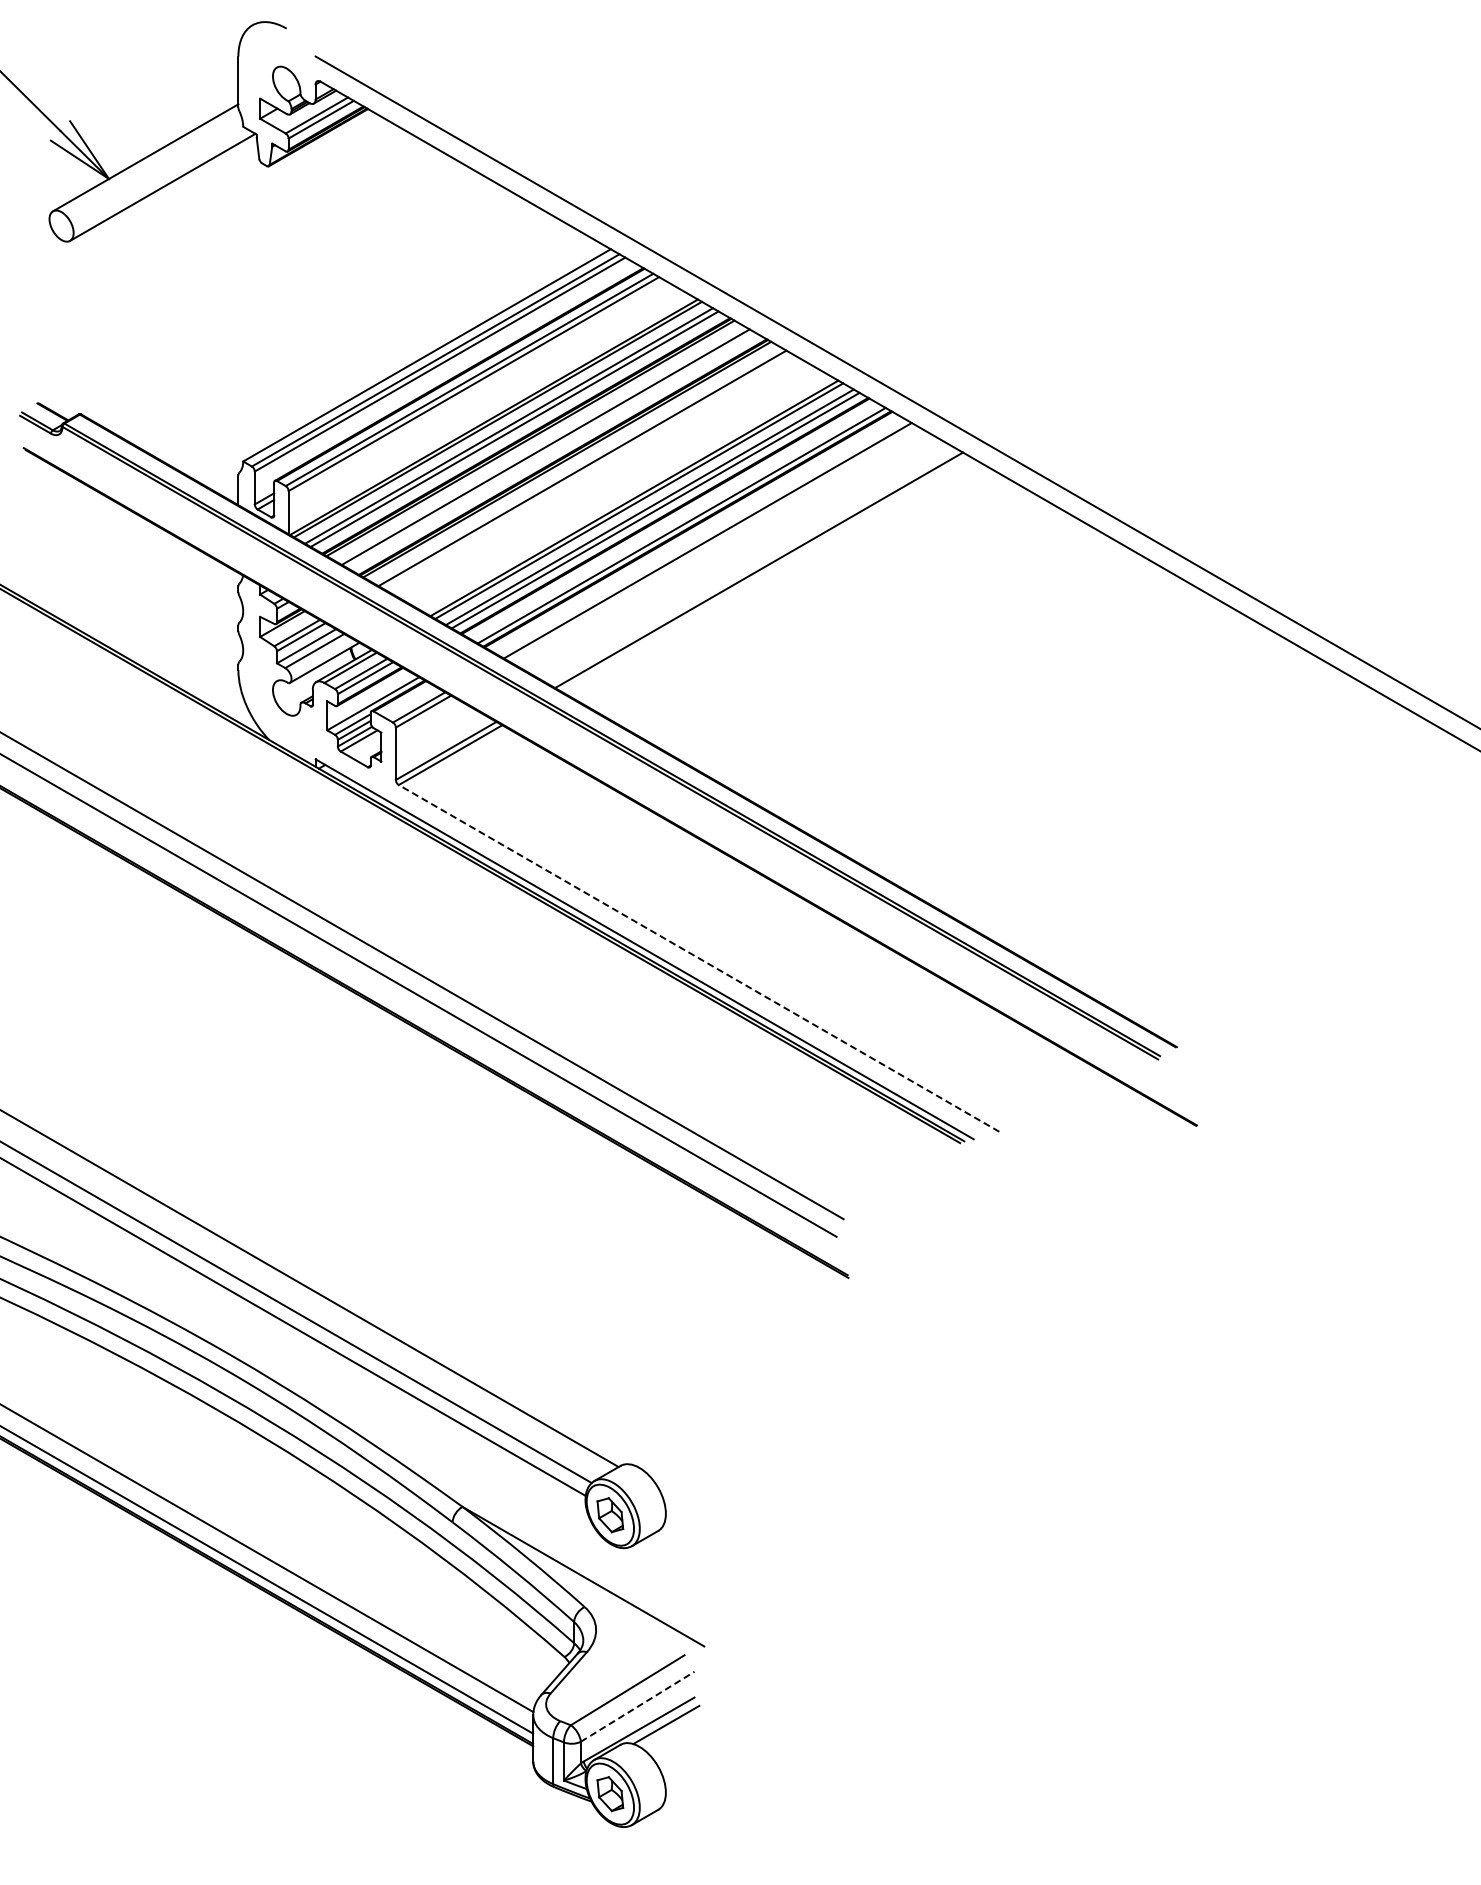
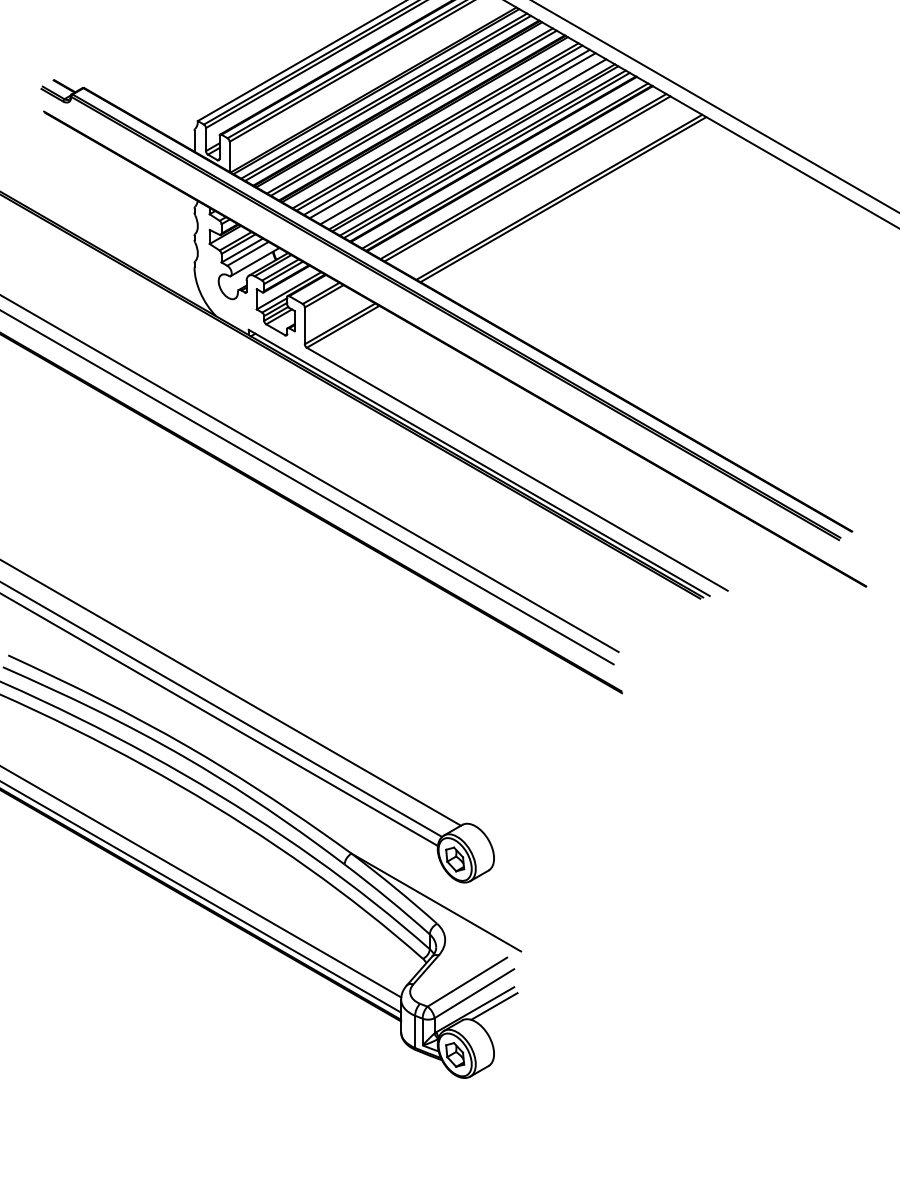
line: (551, 450) -> (413, 113), added
line: (588, 471) -> (439, 128), added
line: (598, 477) -> (446, 132), added
line: (606, 482) -> (452, 135), added
line: (621, 490) -> (462, 141), added
line: (713, 543) -> (527, 178), added
line: (764, 573) -> (563, 199), added
line: (699, 958) -> (517, 469), dashed -> solid
line: (637, 1706) -> (474, 993), dashed -> solid

